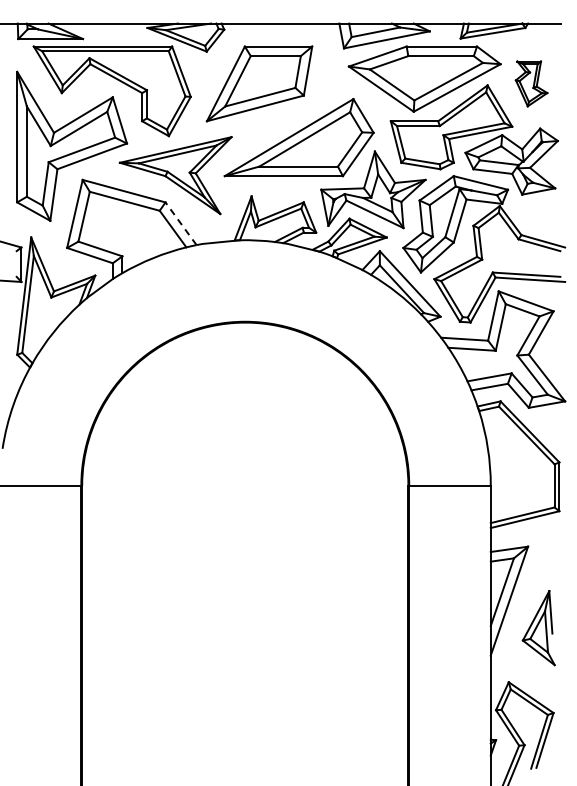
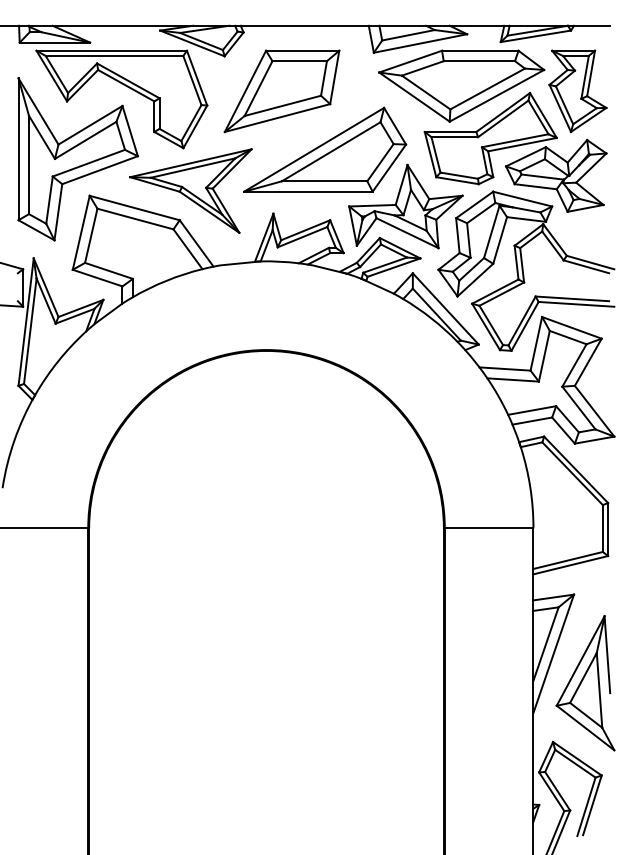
part: (531, 83) -> (577, 90), size x1.67
line: (180, 223) -> (196, 243), dashed -> solid
part: (538, 627) -> (585, 682), size x1.67

